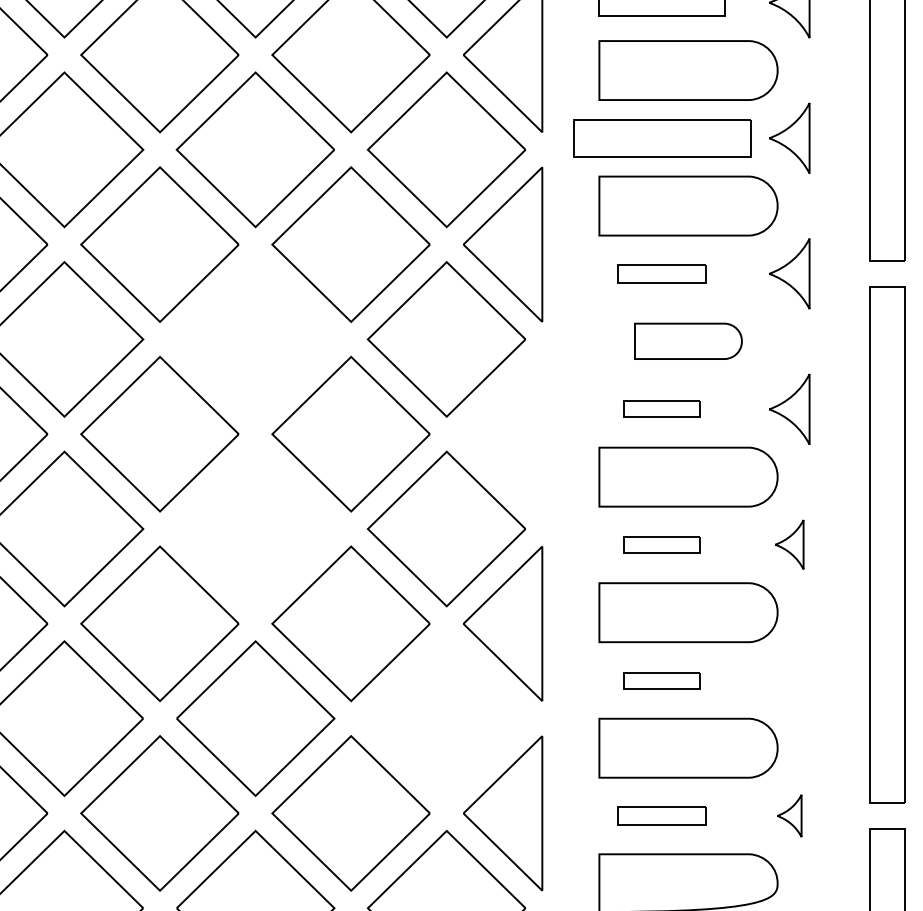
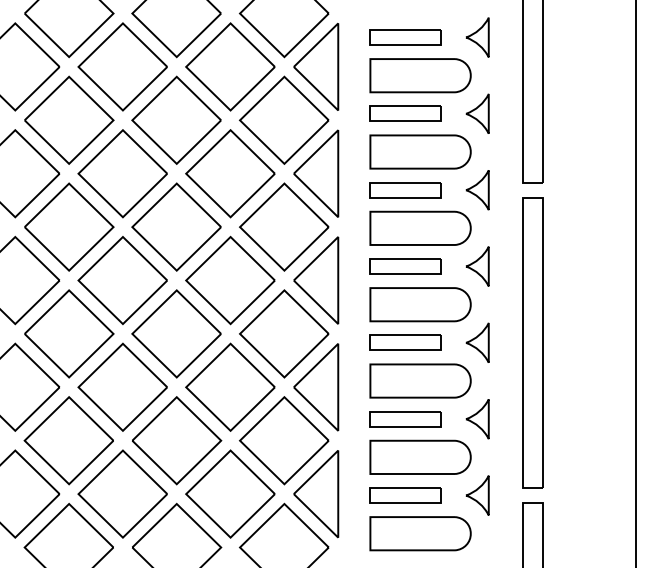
part: (661, 137) -> (405, 113), size x0.71
part: (661, 274) -> (405, 190), size x1.43
part: (255, 338) -> (176, 226), added
part: (688, 340) -> (420, 227), size x1.67
part: (661, 409) -> (405, 266), size x1.67
part: (503, 434) -> (316, 280), added
part: (255, 528) -> (176, 333), added
part: (661, 544) -> (405, 342), size x1.67
part: (789, 544) -> (477, 342), size x1.43
part: (661, 680) -> (405, 419), size x1.67
part: (789, 680) -> (477, 419), added
part: (446, 718) -> (284, 440), added
part: (661, 815) -> (405, 495), size x1.43
part: (789, 815) -> (477, 495), size x1.67

